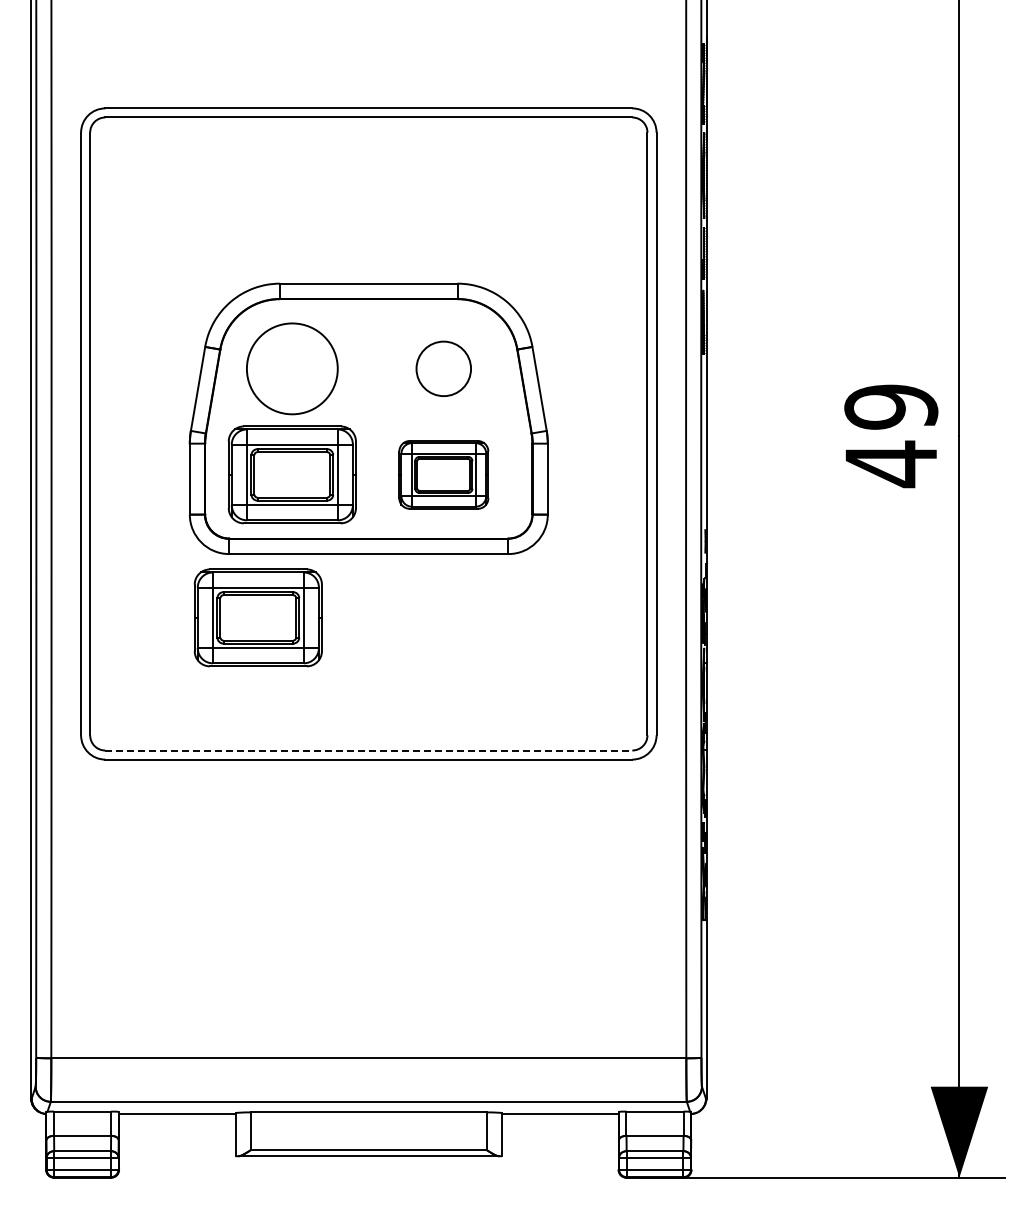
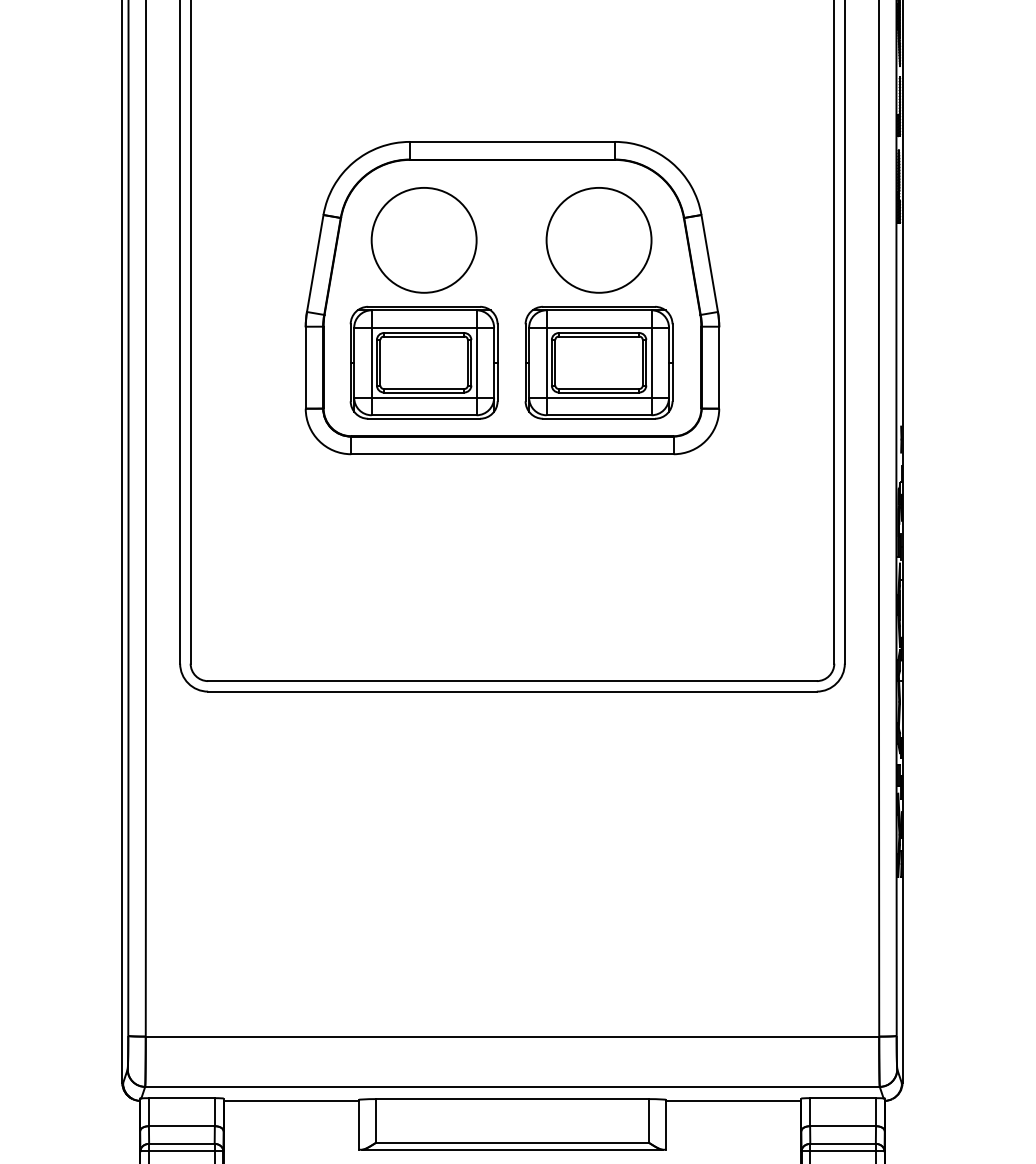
circle: (443, 368) -> (598, 239), size x1.67
part: (443, 474) -> (598, 362), size x1.43
part: (257, 617) -> (383, 527), removed
line: (368, 750) -> (512, 681), dashed -> solid

